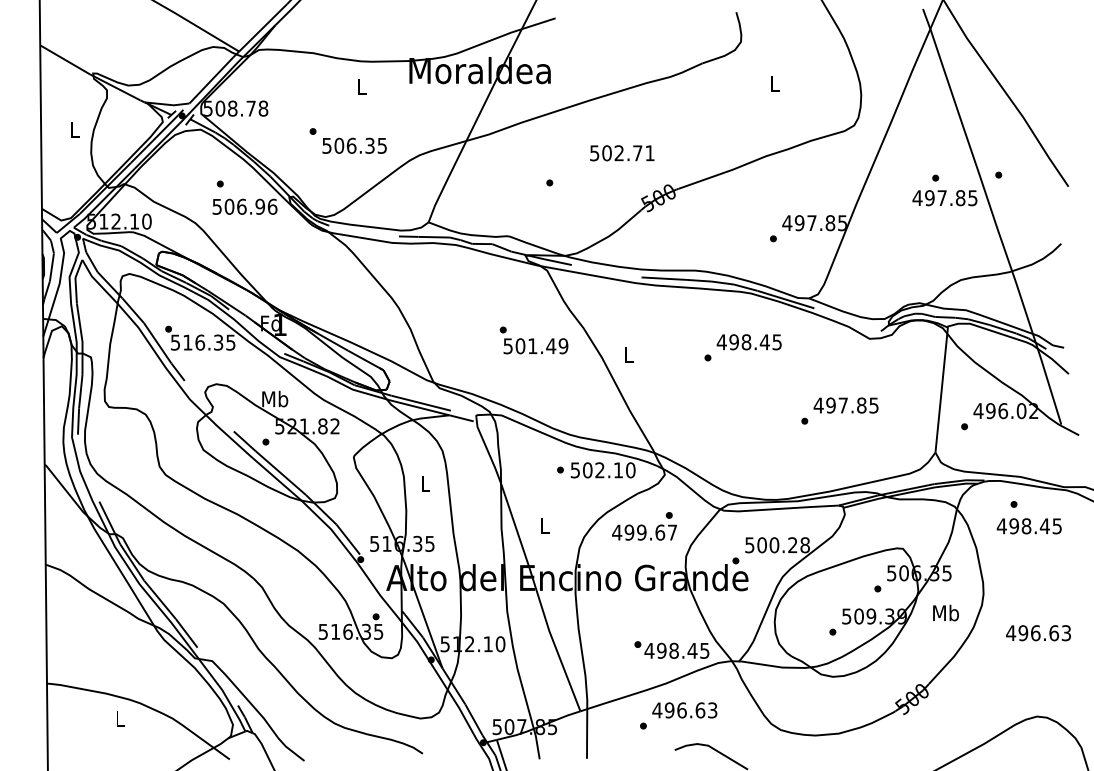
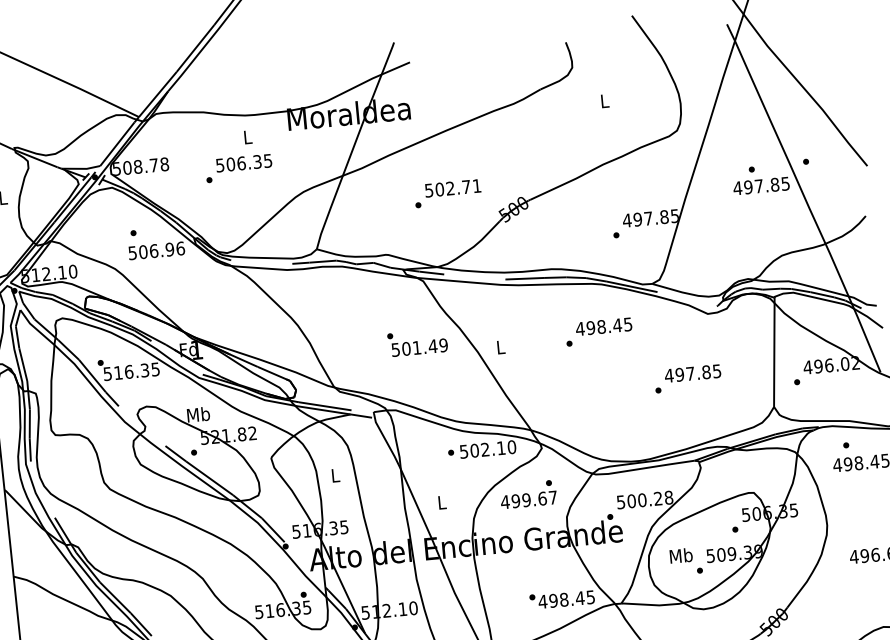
text: (354, 145) -> (243, 162), moved
text: (622, 153) -> (453, 188), moved
text: (945, 612) -> (680, 555), moved

